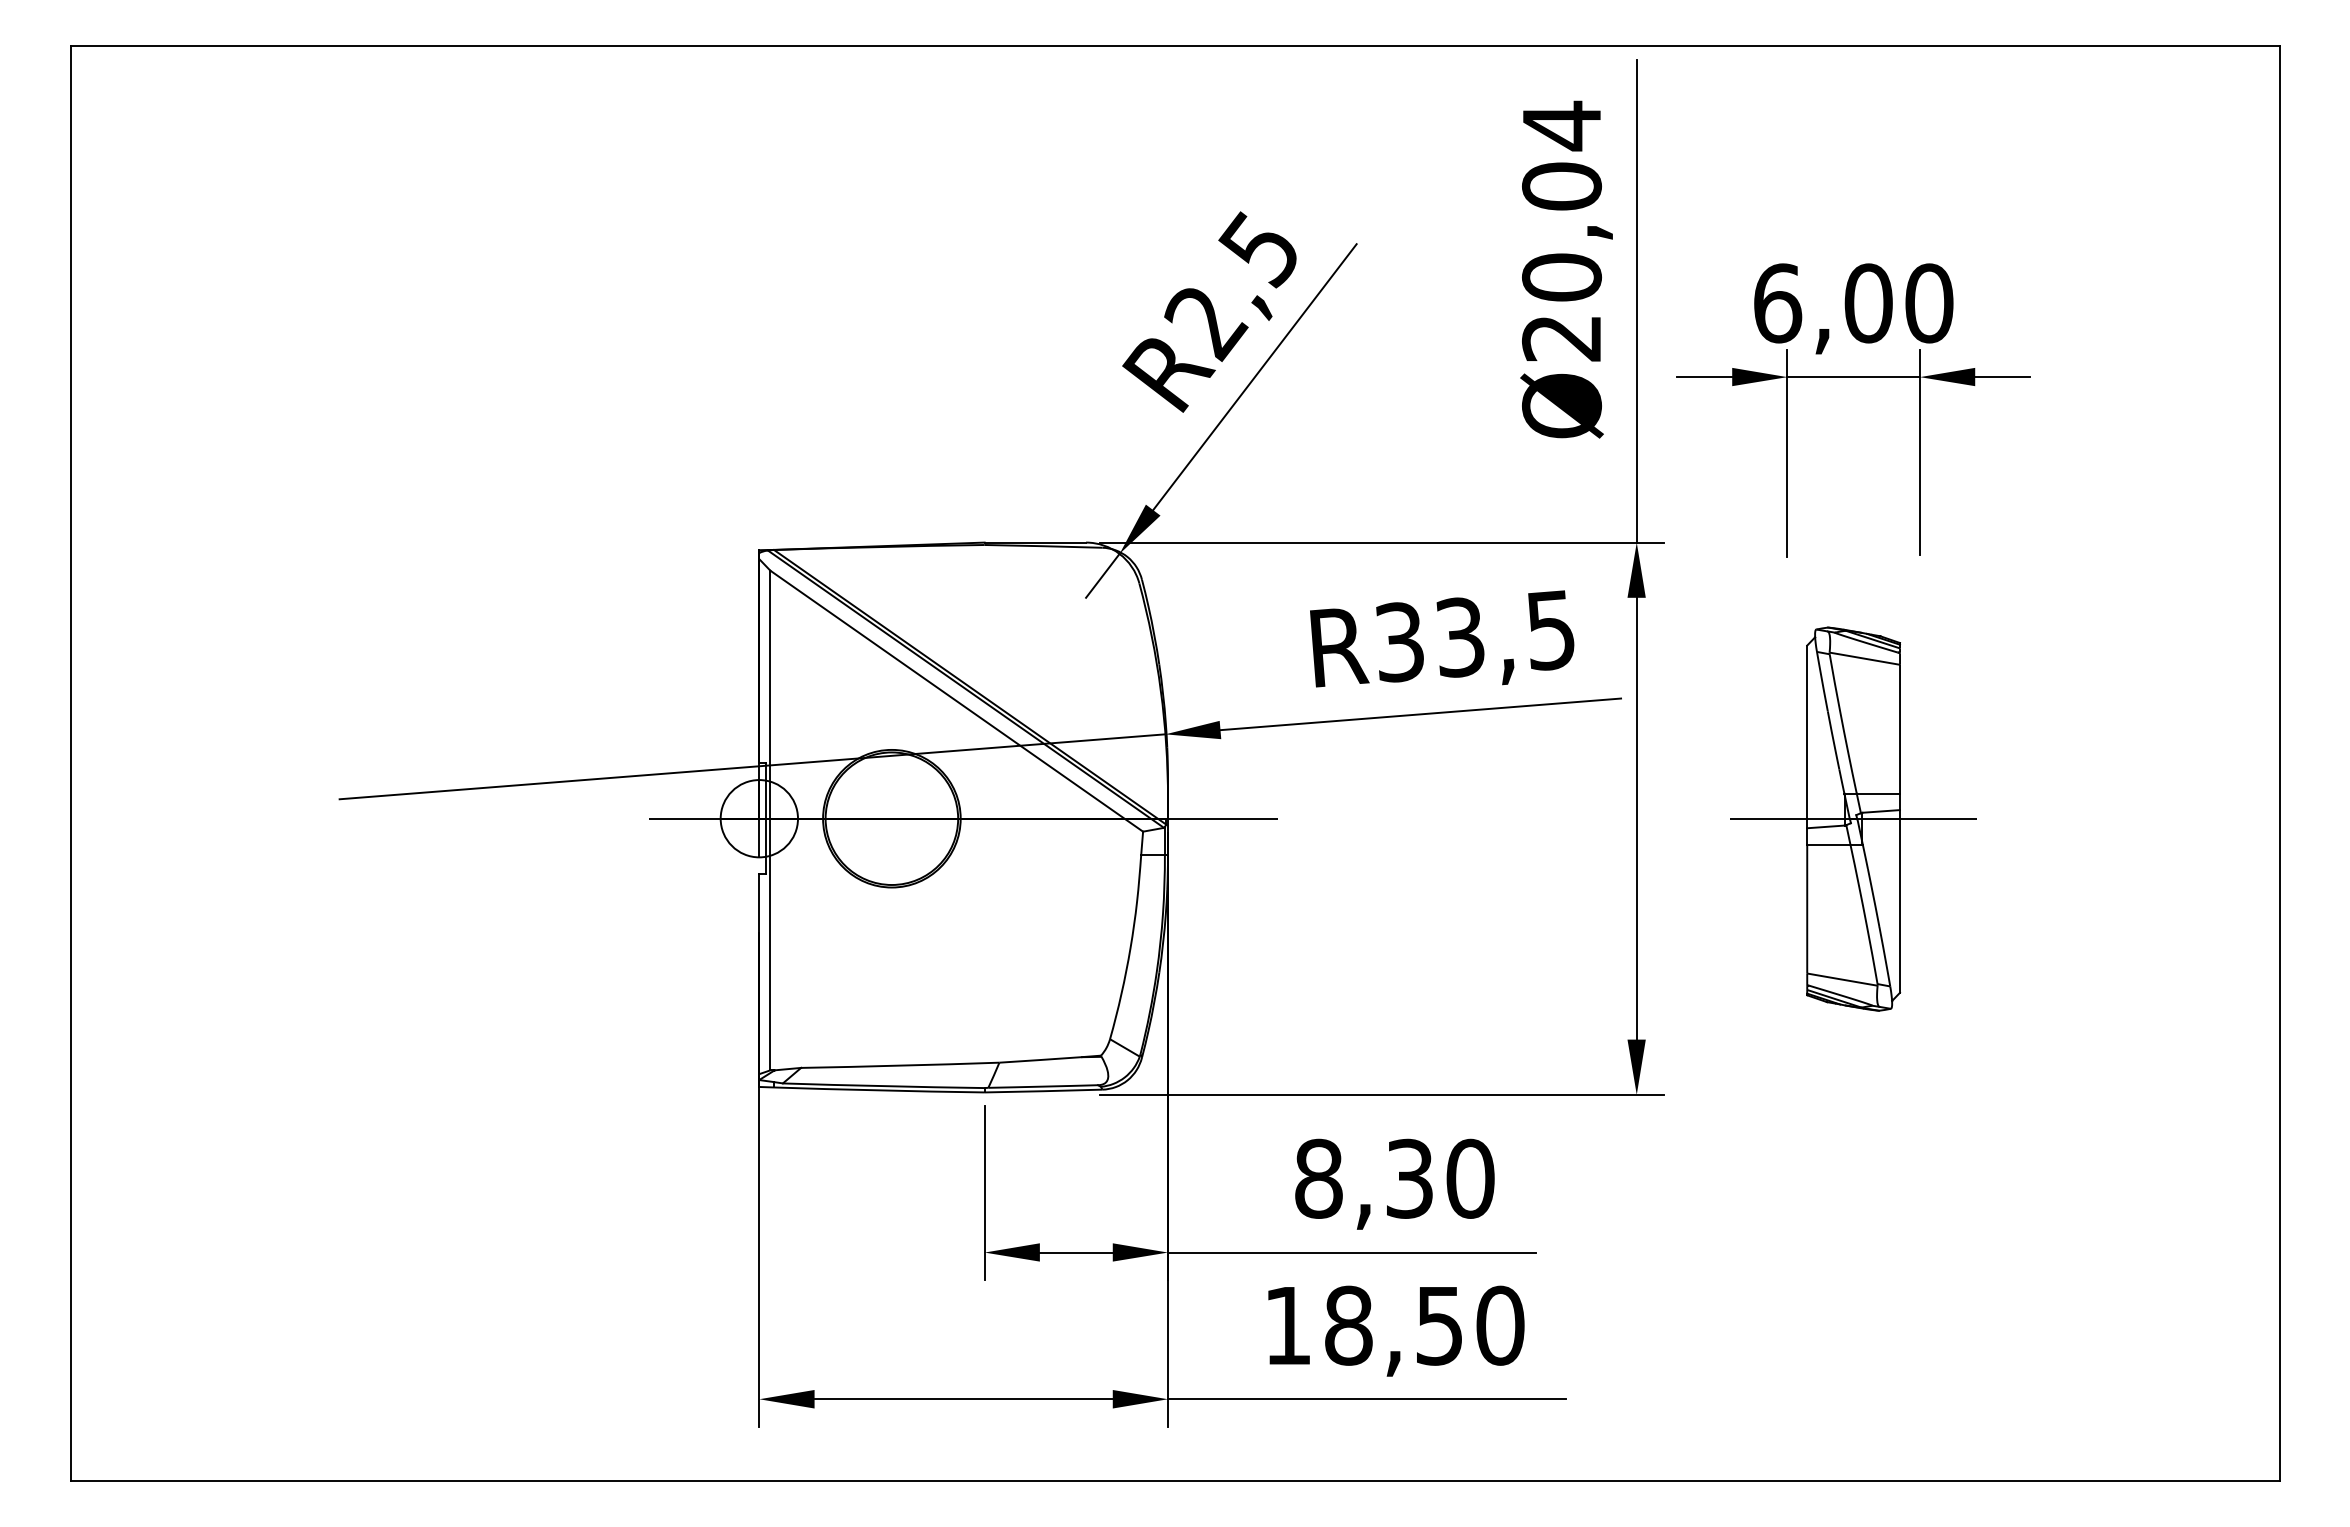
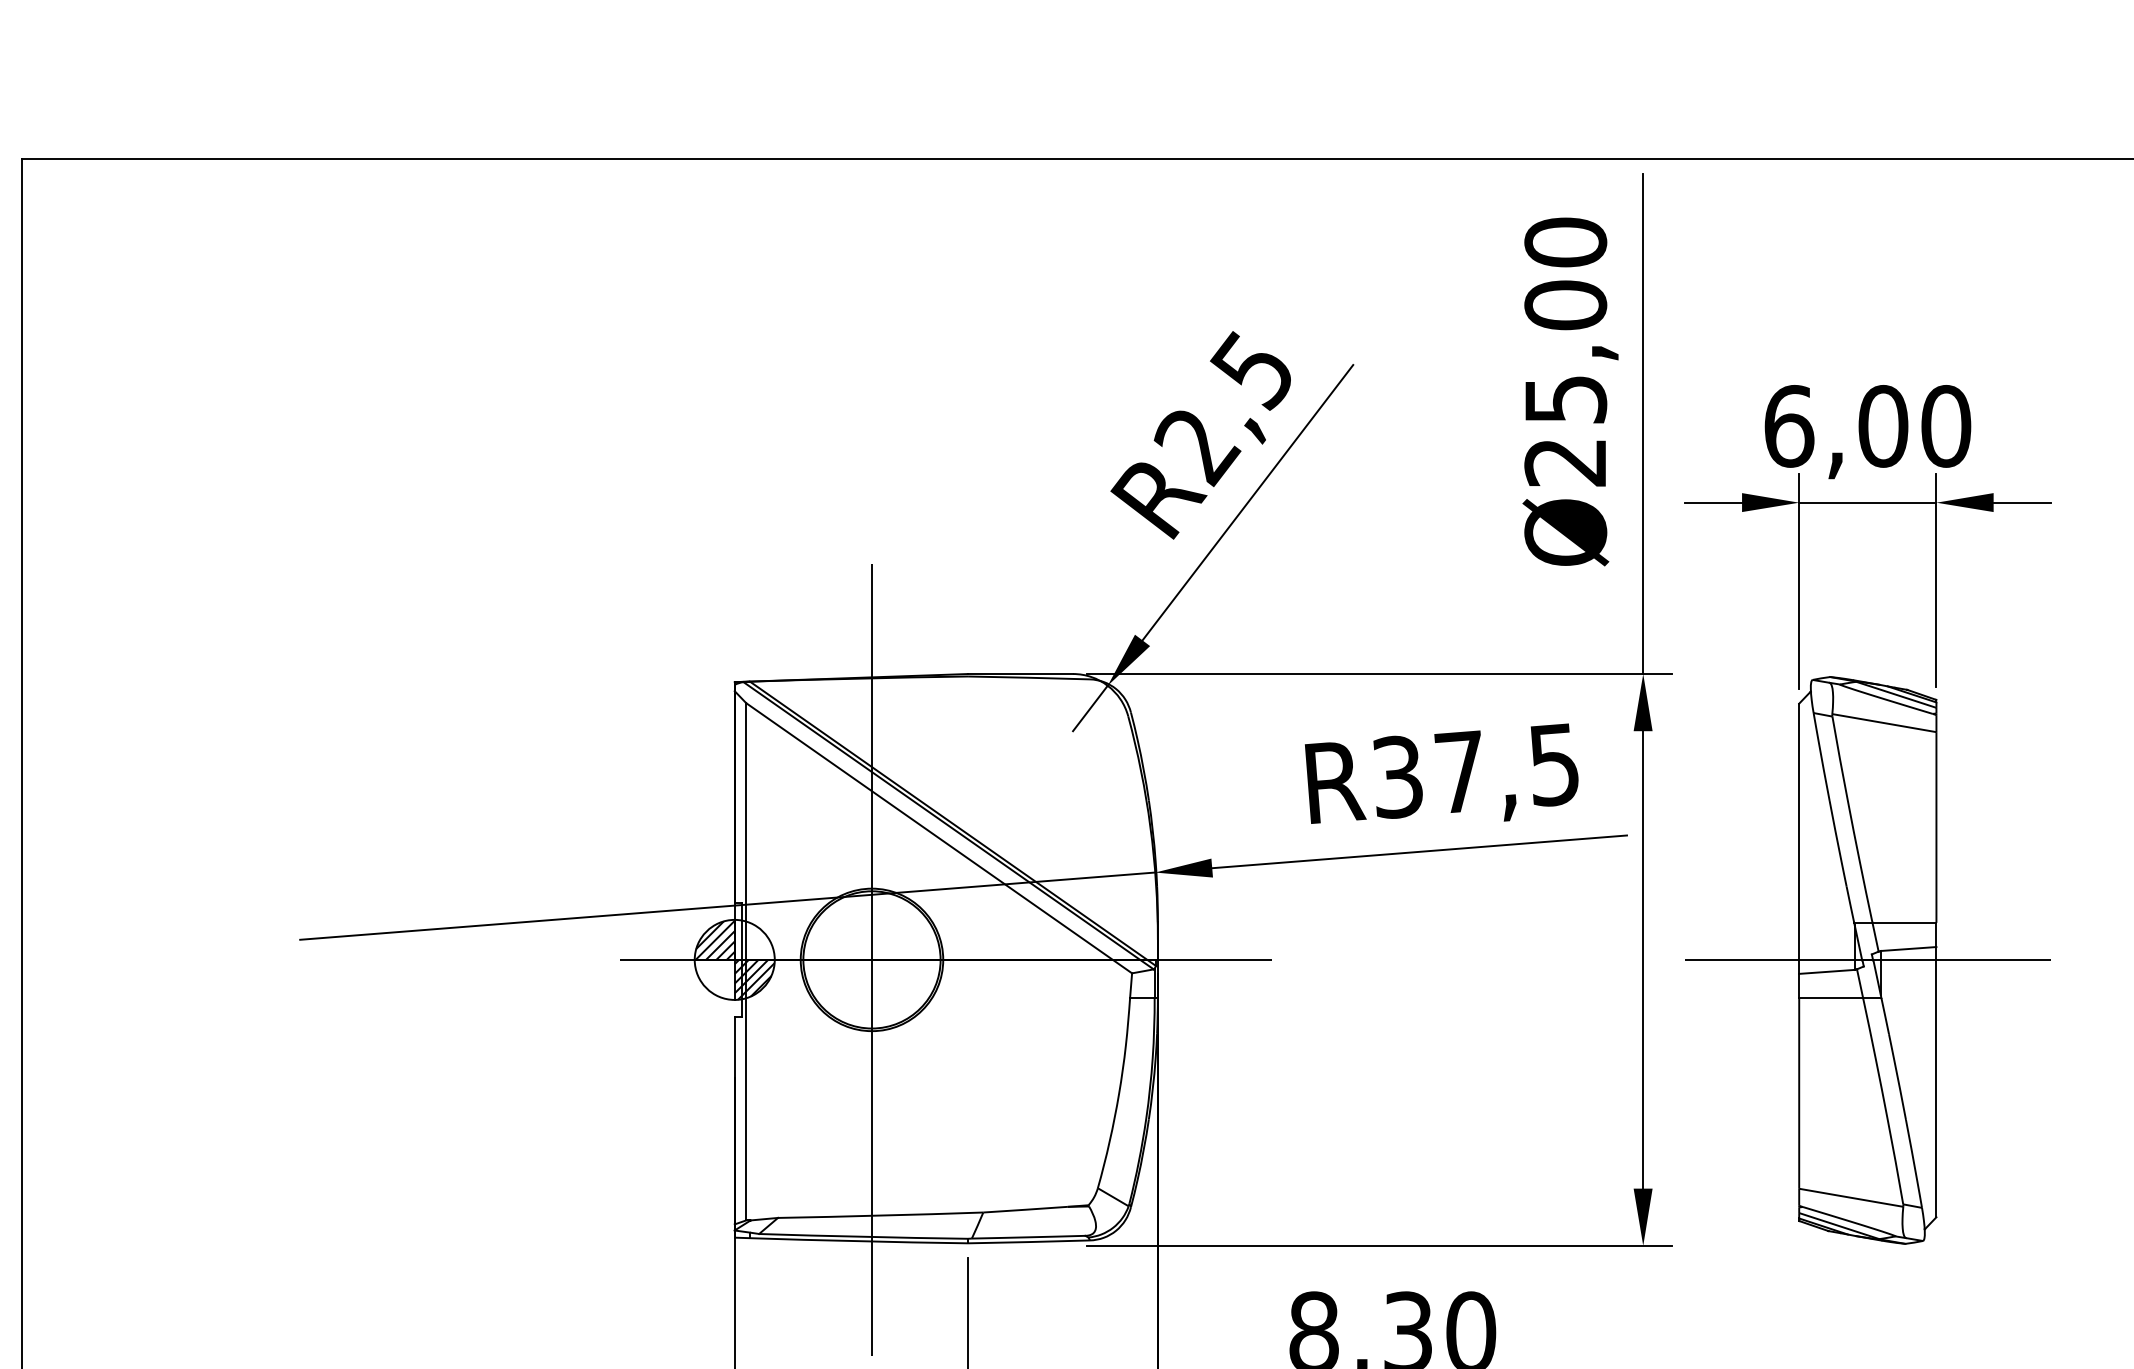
text: (1562, 200) -> (1566, 319), Ø20,04 -> Ø25,00
text: (1459, 637) -> (1459, 772), R33,5 -> R37,5
hatch: (740, 799) -> (715, 940), added
line: (891, 818) -> (871, 959), added
part: (1853, 818) -> (1867, 959), size x1.43
hatch: (778, 837) -> (754, 979), added

